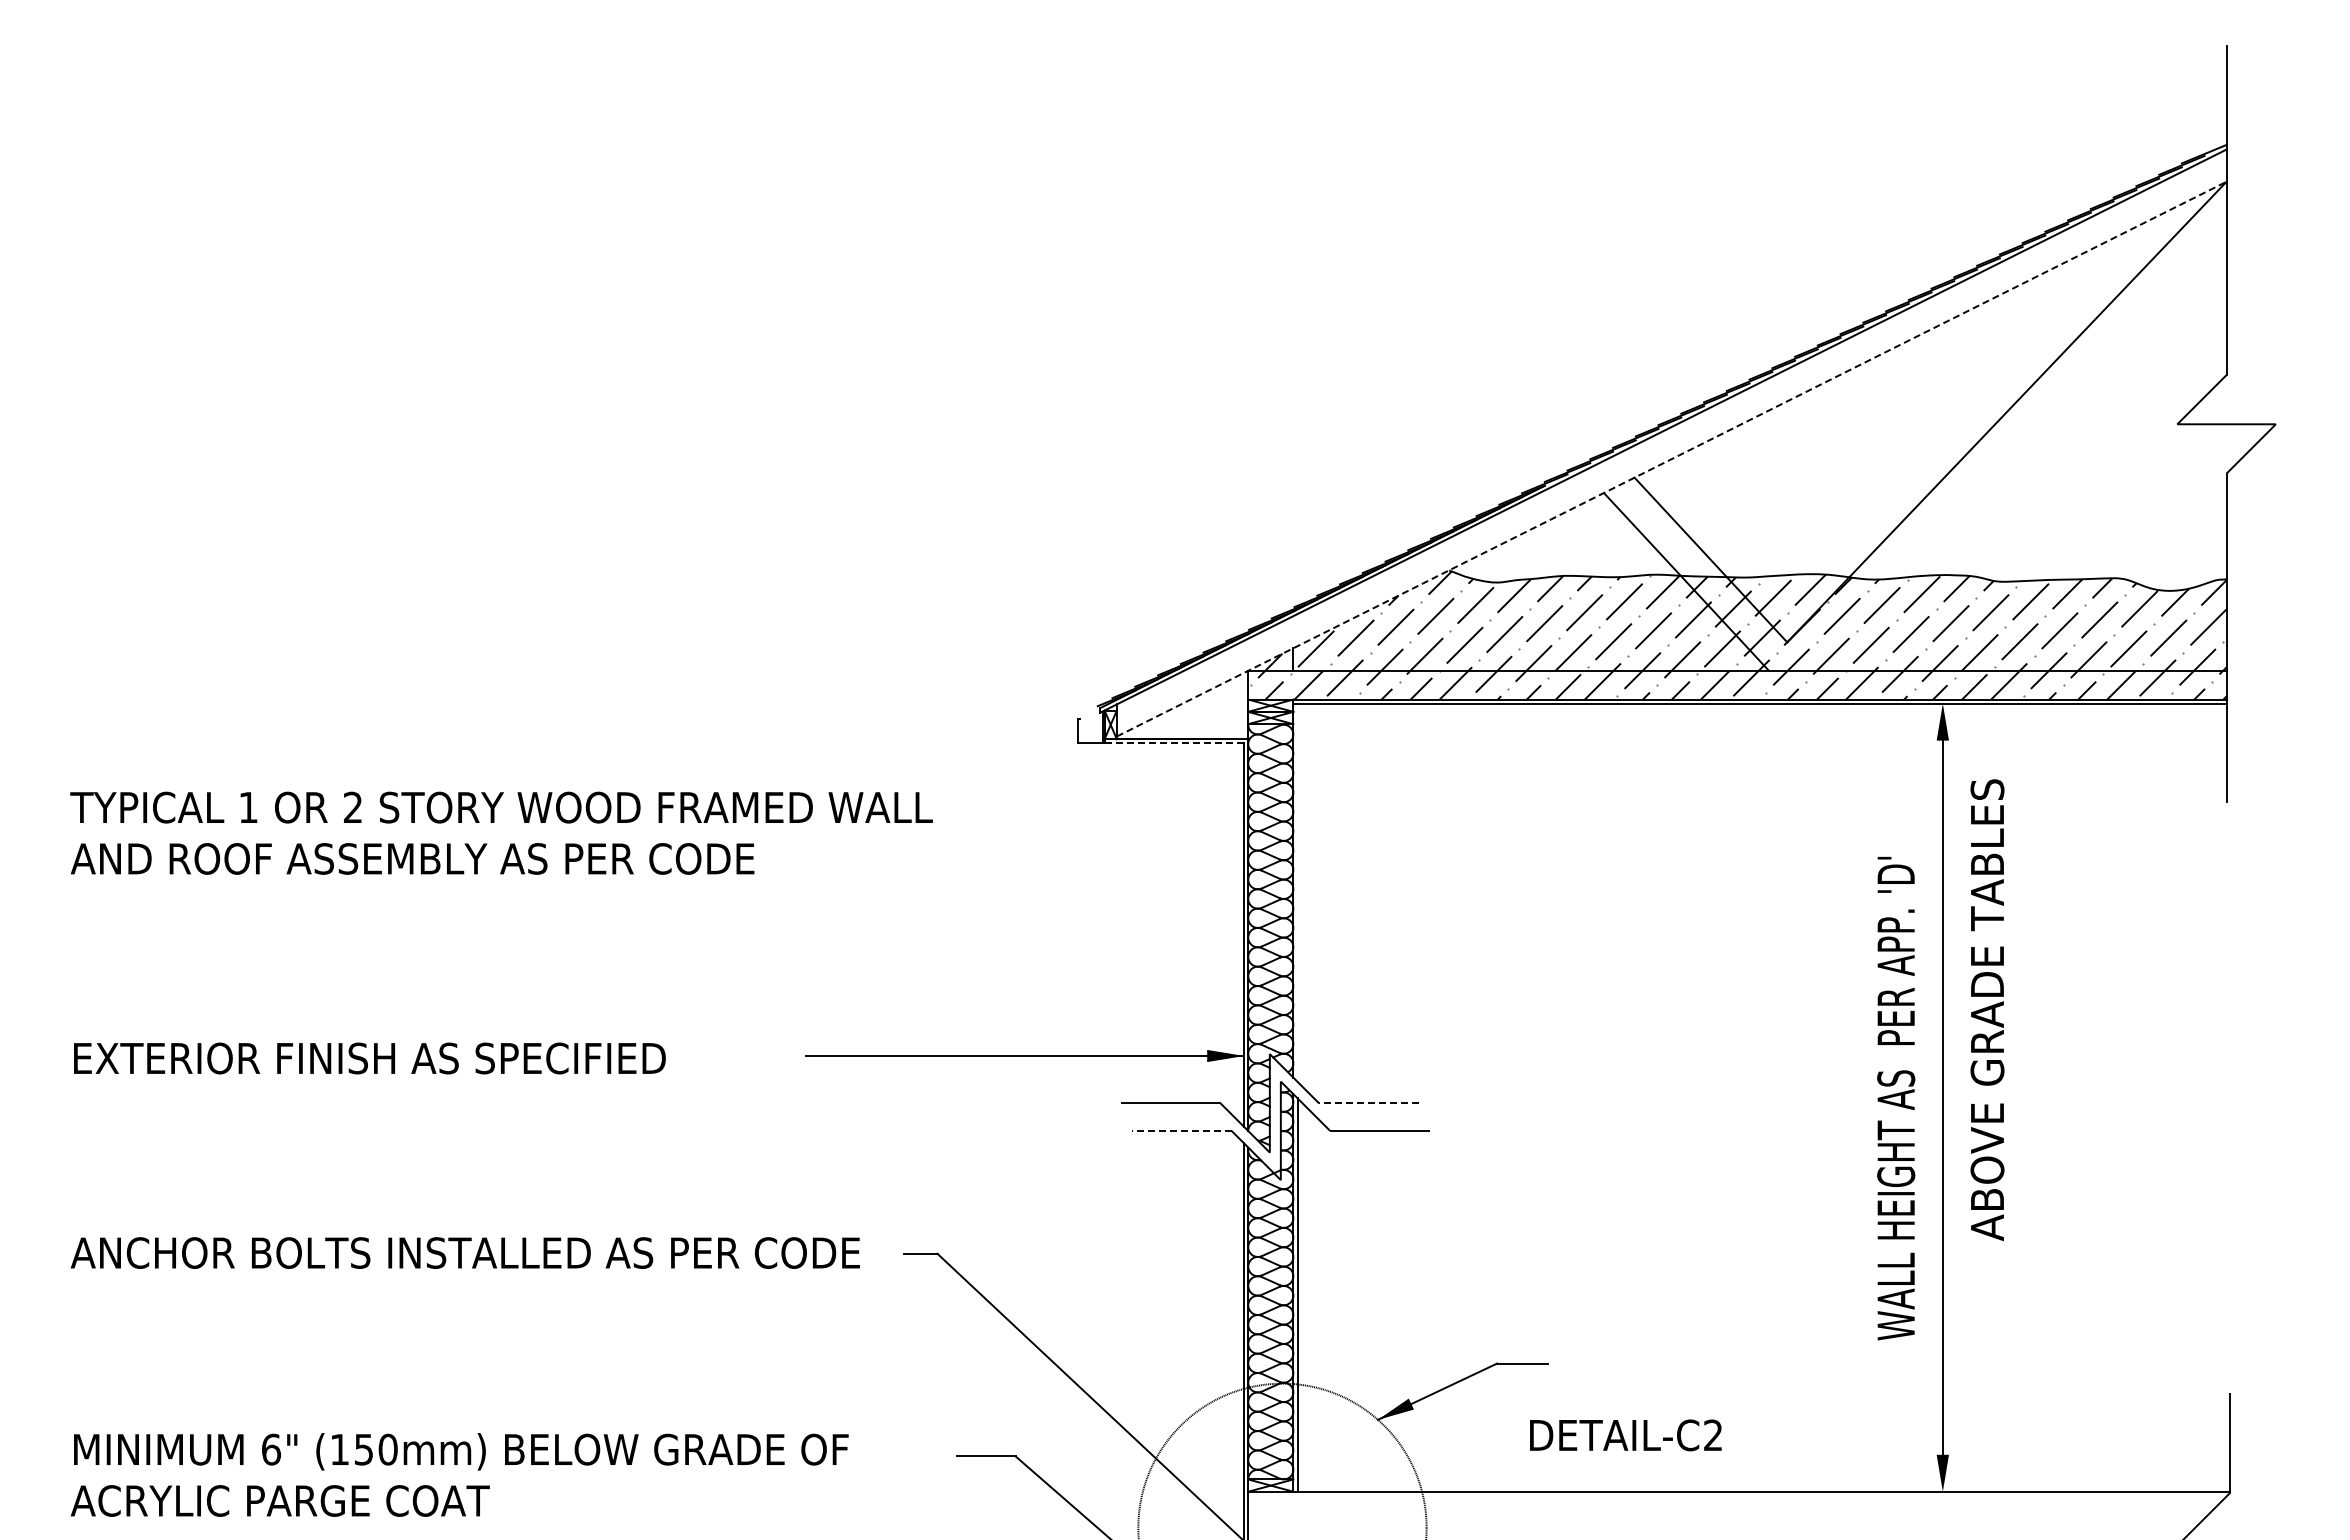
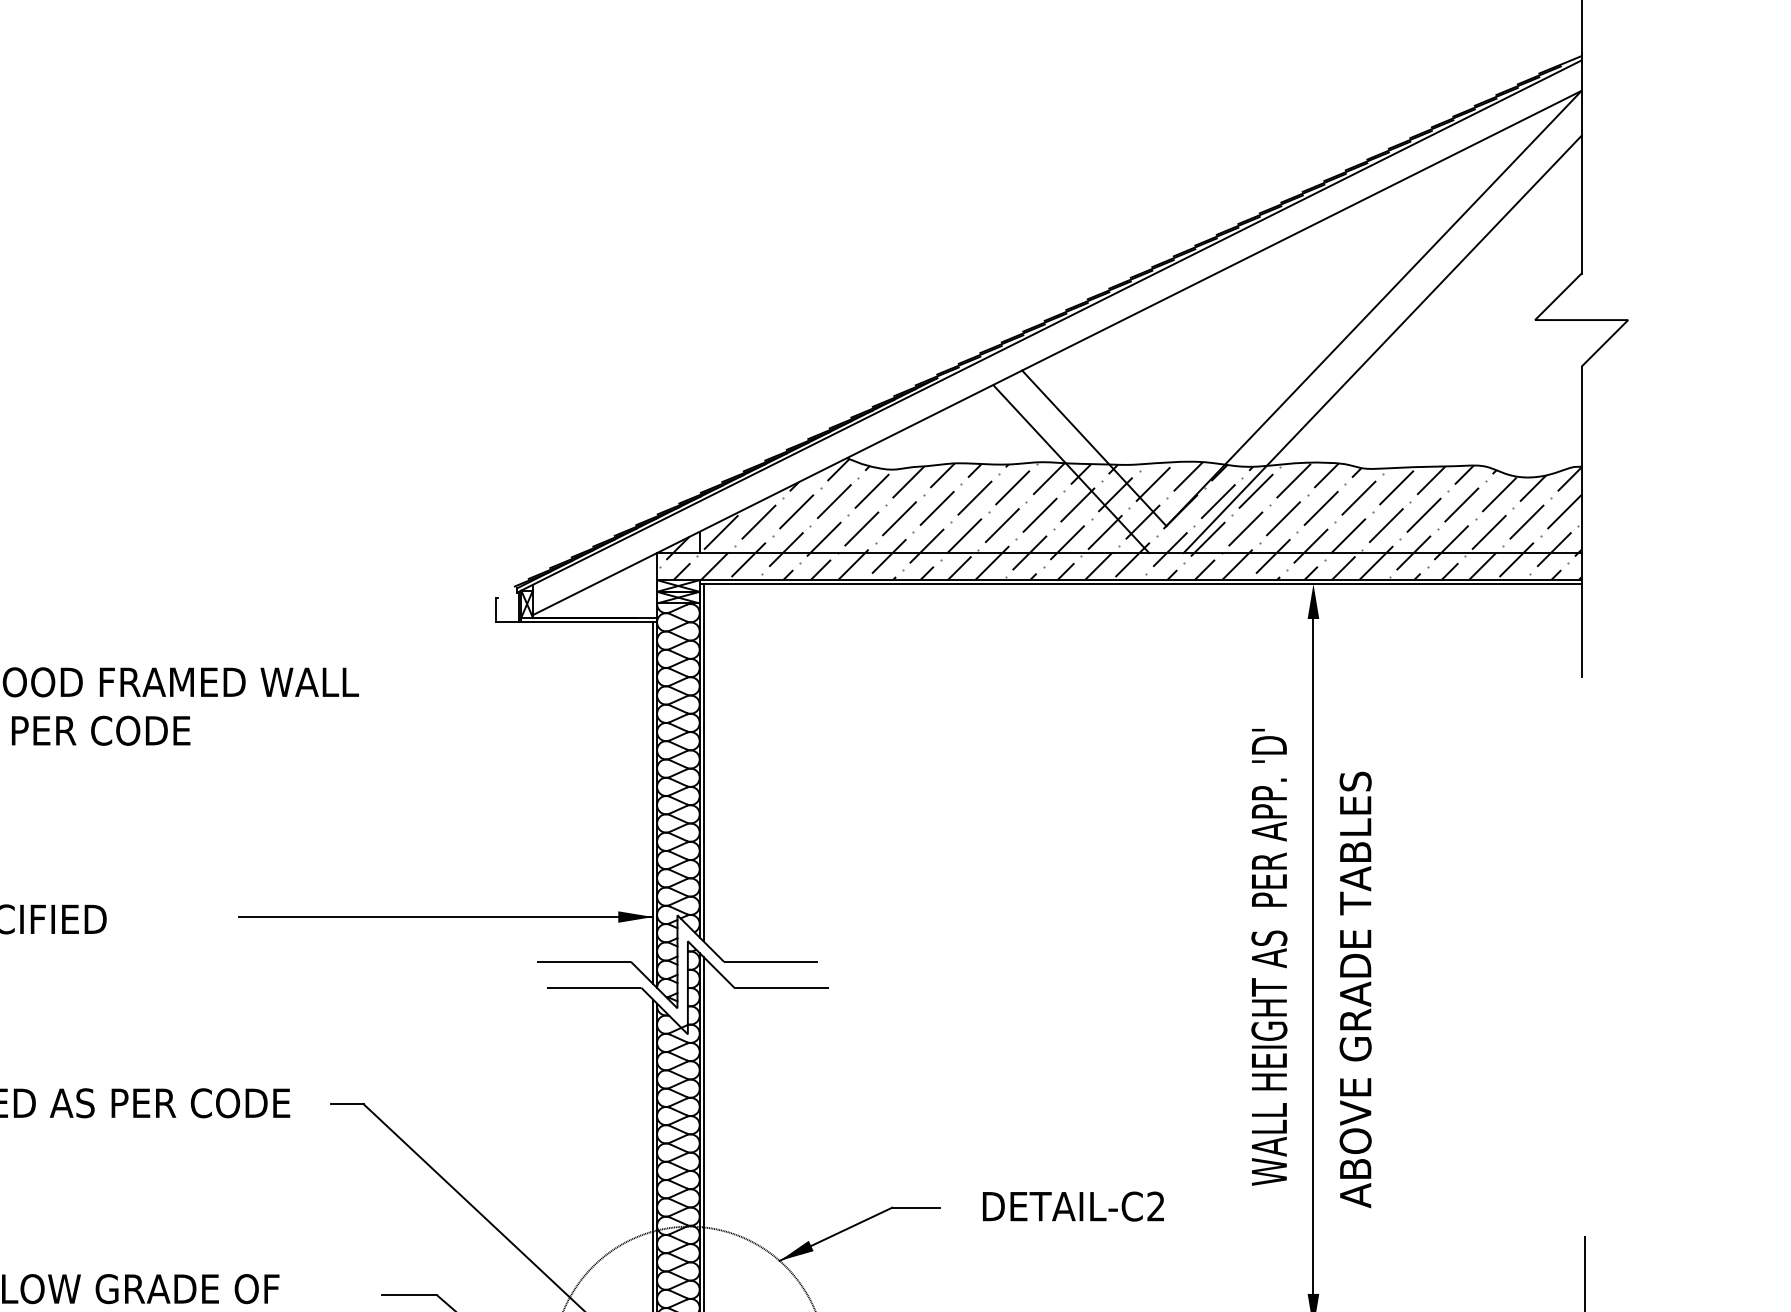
line: (2015, 449) -> (1382, 343), added
line: (1672, 458) -> (1057, 352), dashed -> solid
line: (1176, 743) -> (589, 621), dashed -> solid
line: (1297, 892) -> (703, 762), added
text: (1987, 1010) -> (1355, 990), moved
line: (1368, 1103) -> (770, 961), dashed -> solid
line: (1181, 1130) -> (593, 987), dashed -> solid
text: (1625, 1435) -> (1073, 1206), moved

